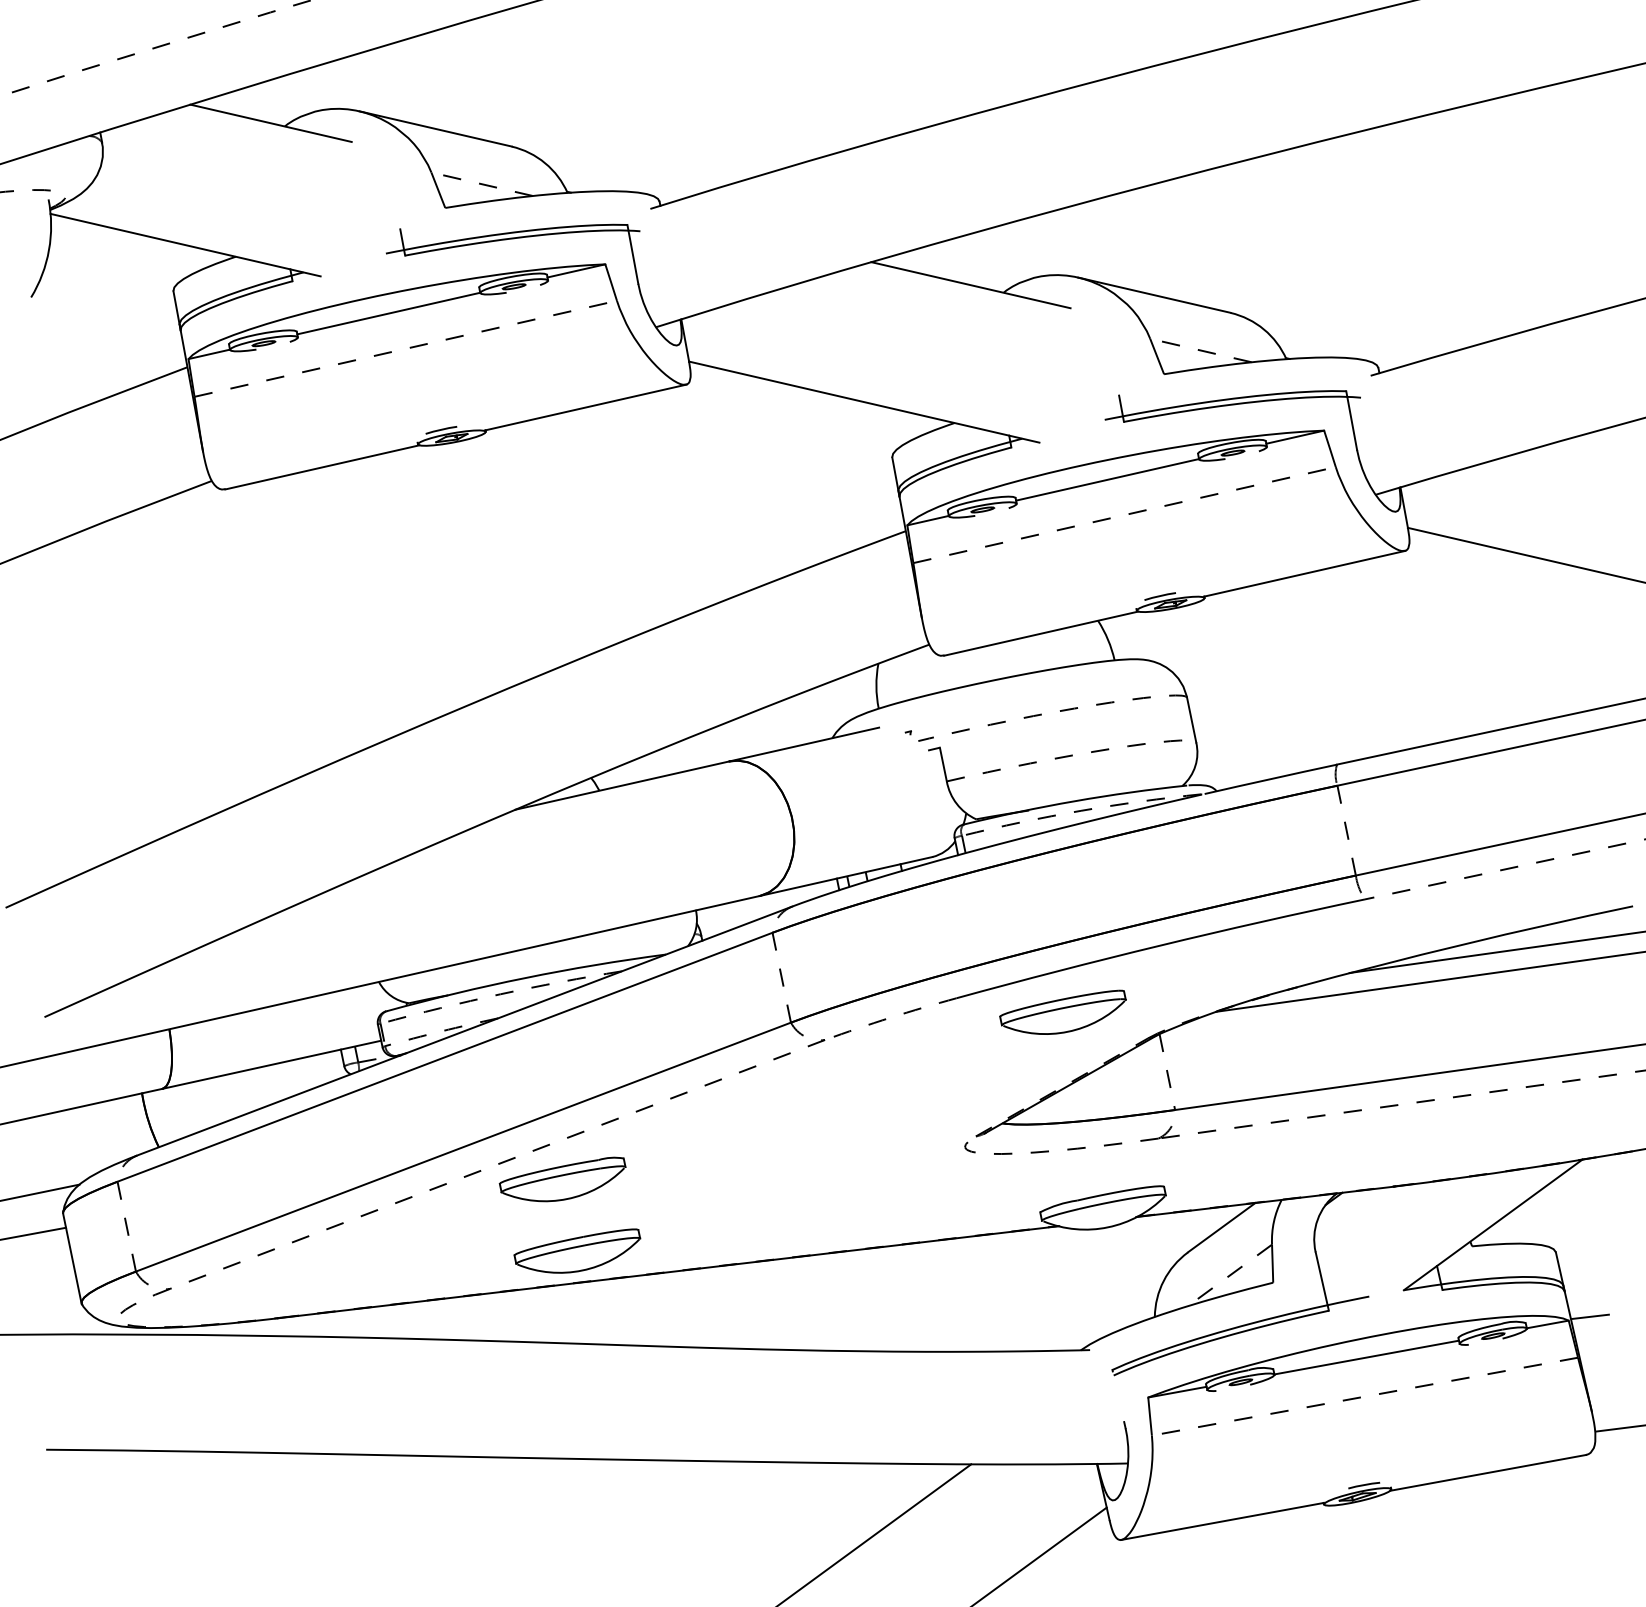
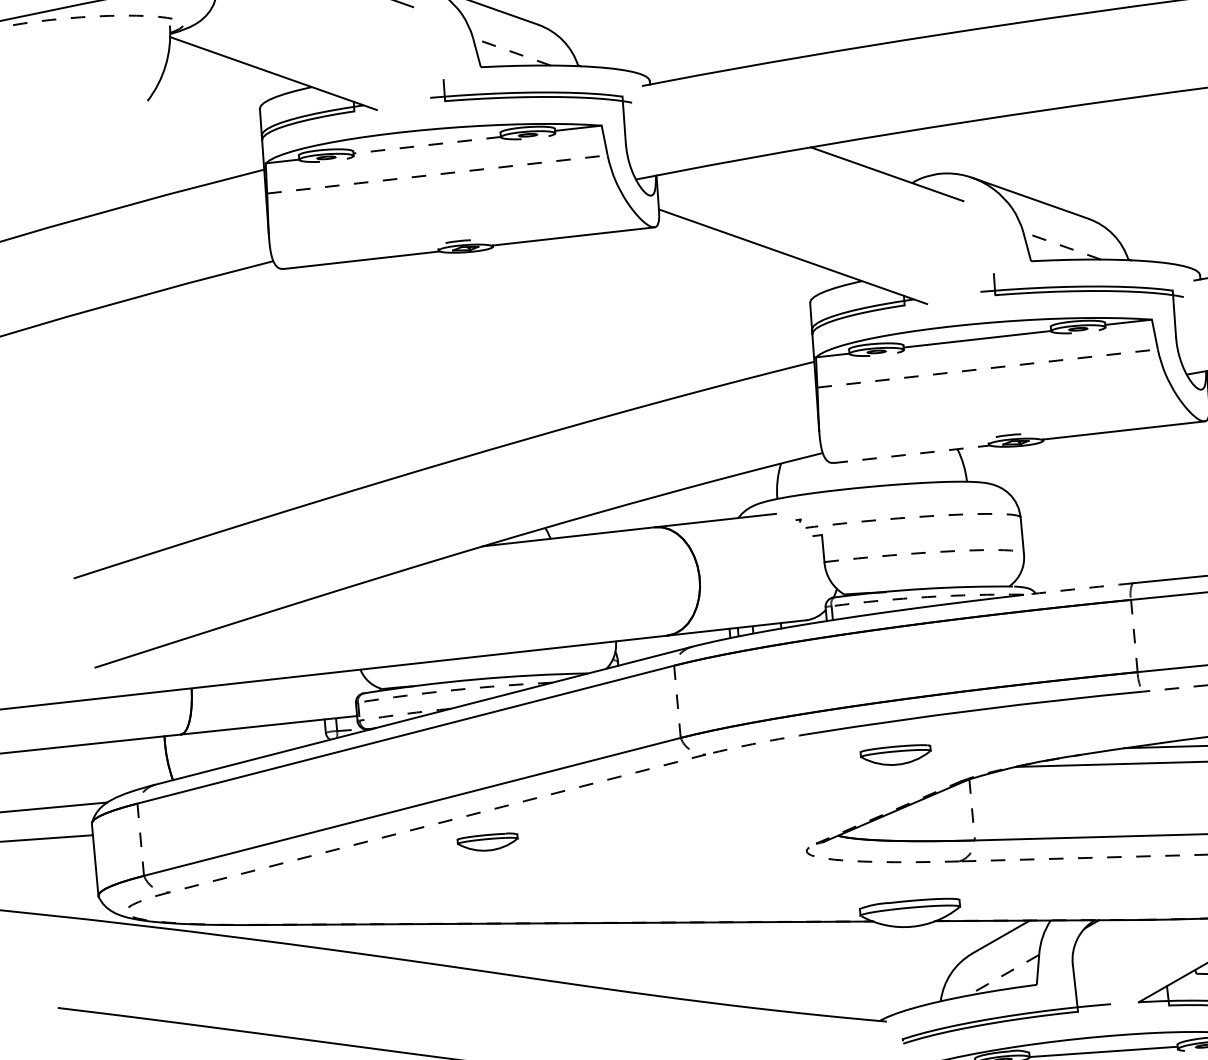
line: (388, 313) -> (426, 145), solid -> dashed
line: (1041, 633) -> (911, 454), solid -> dashed
arc: (1270, 779) -> (1079, 589), solid -> dashed
part: (1062, 1011) -> (895, 753), size x0.7
part: (562, 1179) -> (487, 841), size x0.6
part: (577, 1250) -> (492, 898), removed

